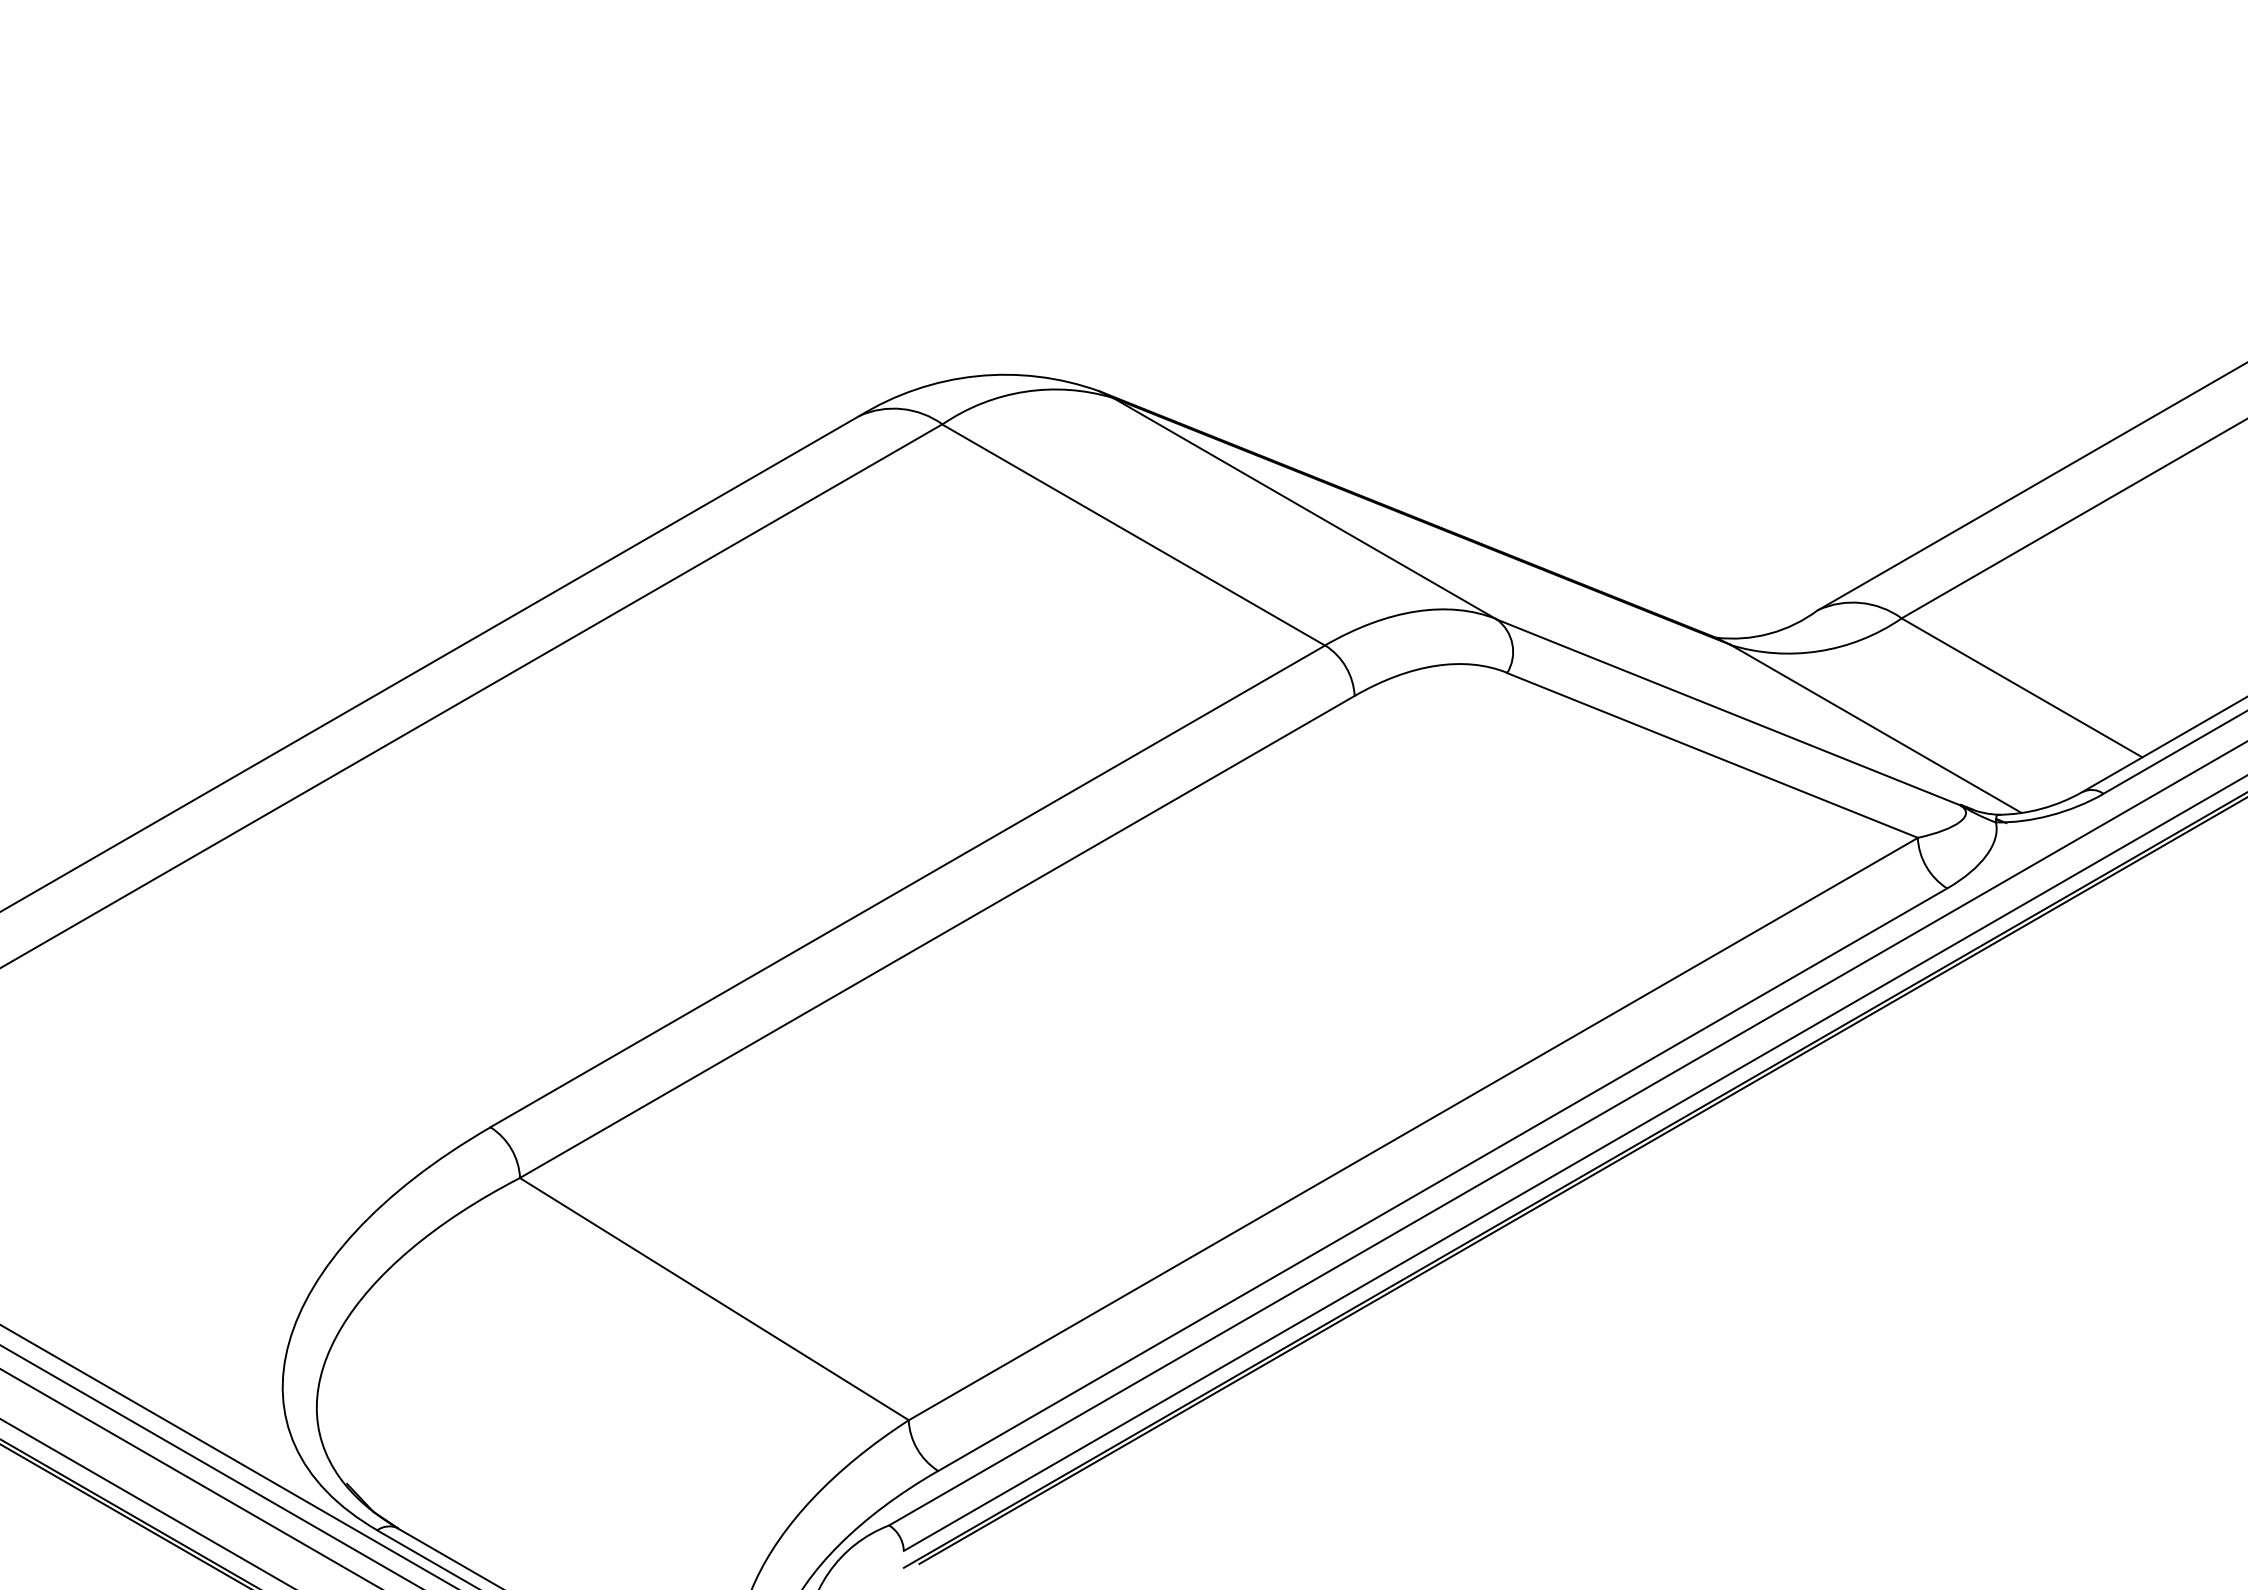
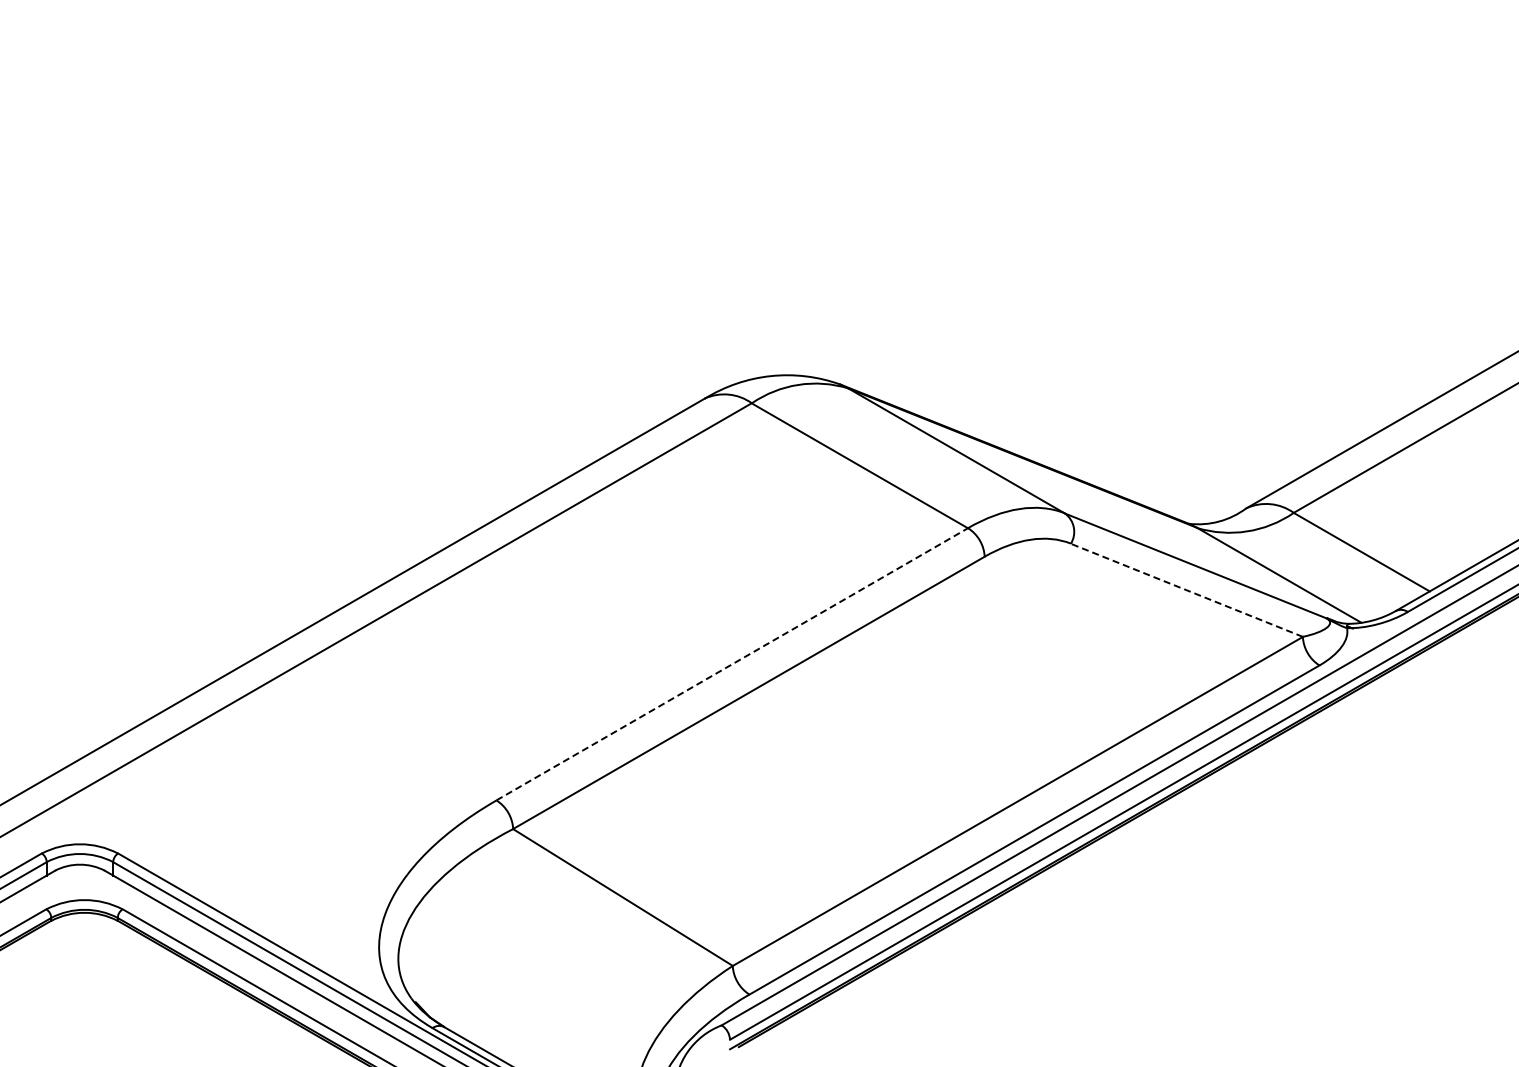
line: (1711, 755) -> (1186, 590), solid -> dashed
line: (908, 886) -> (732, 664), solid -> dashed

